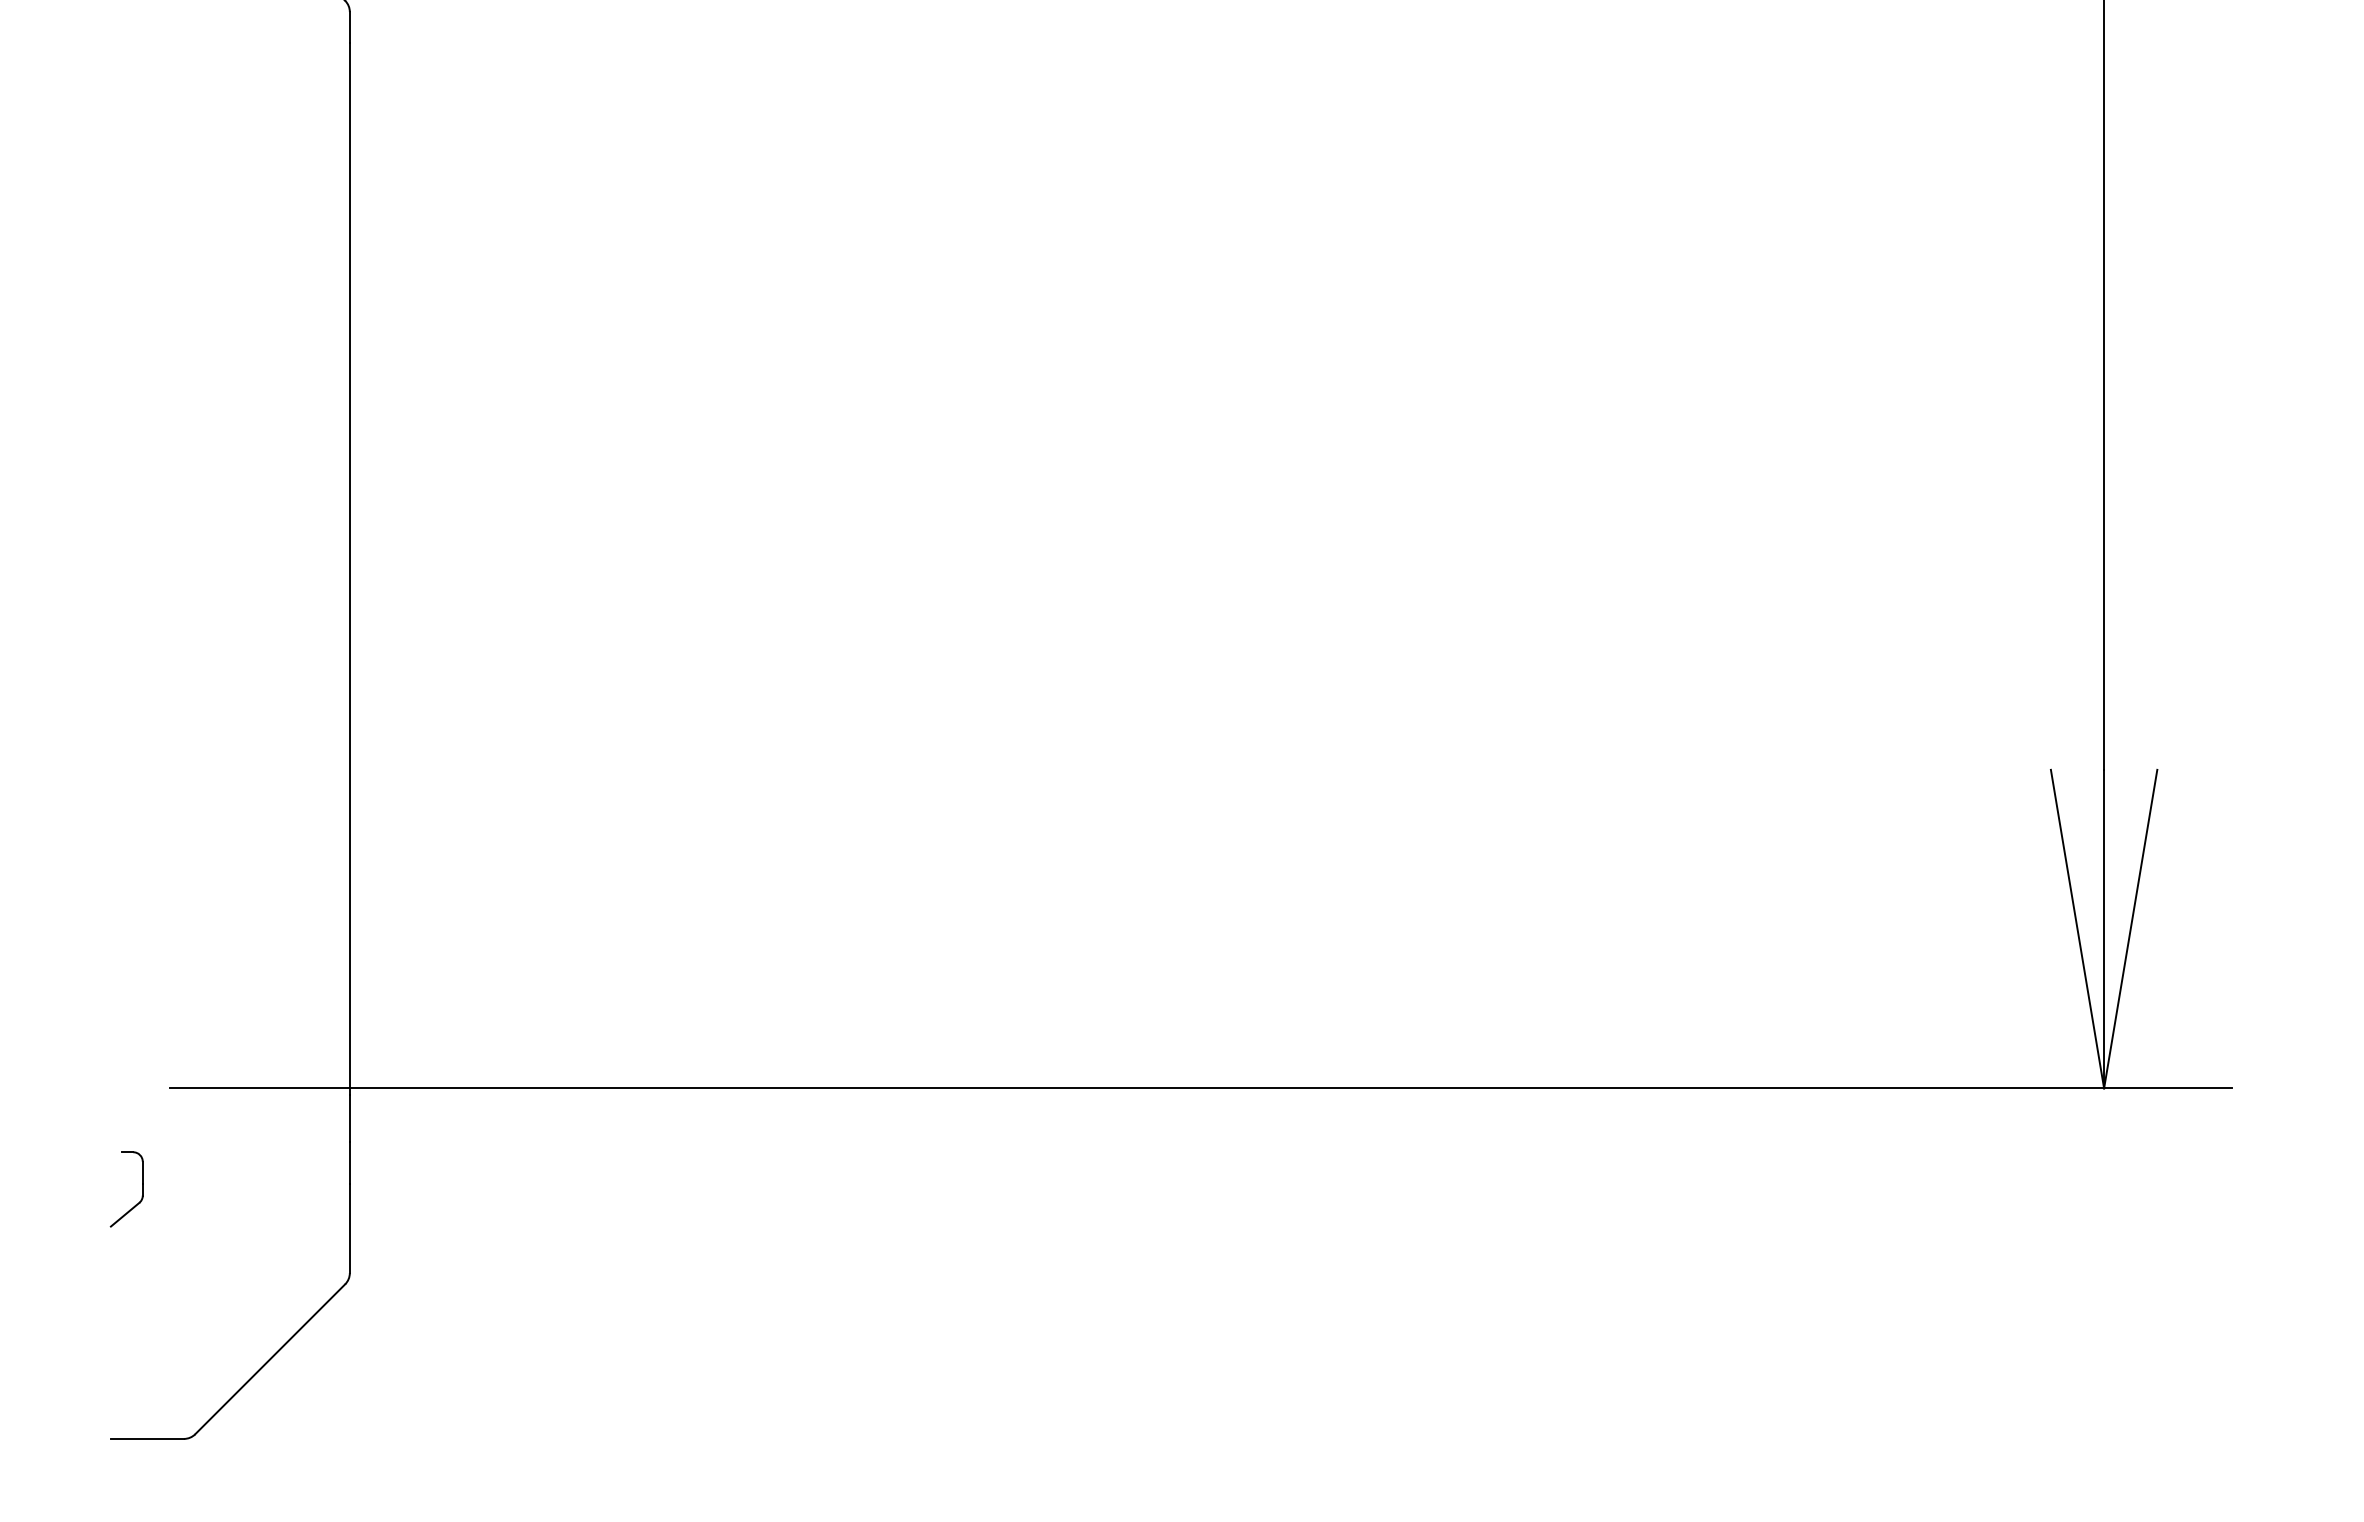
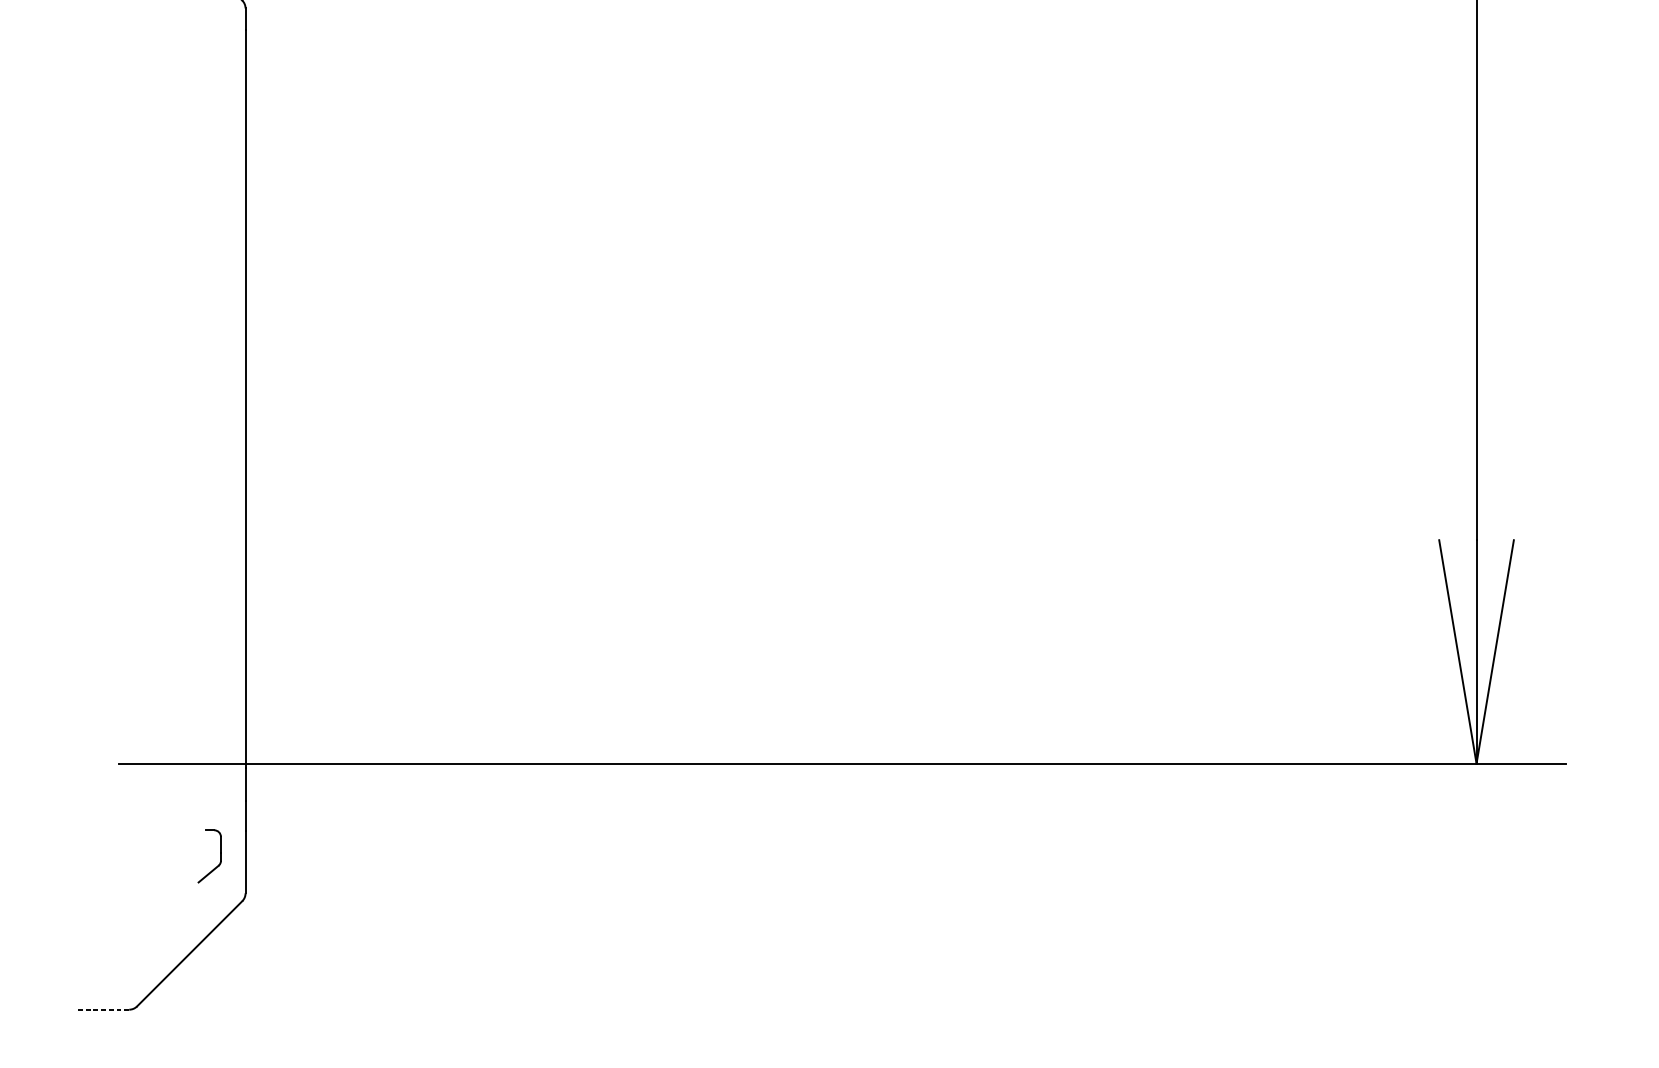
part: (142, 1189) -> (220, 856), moved
line: (147, 1438) -> (103, 1009), solid -> dashed

